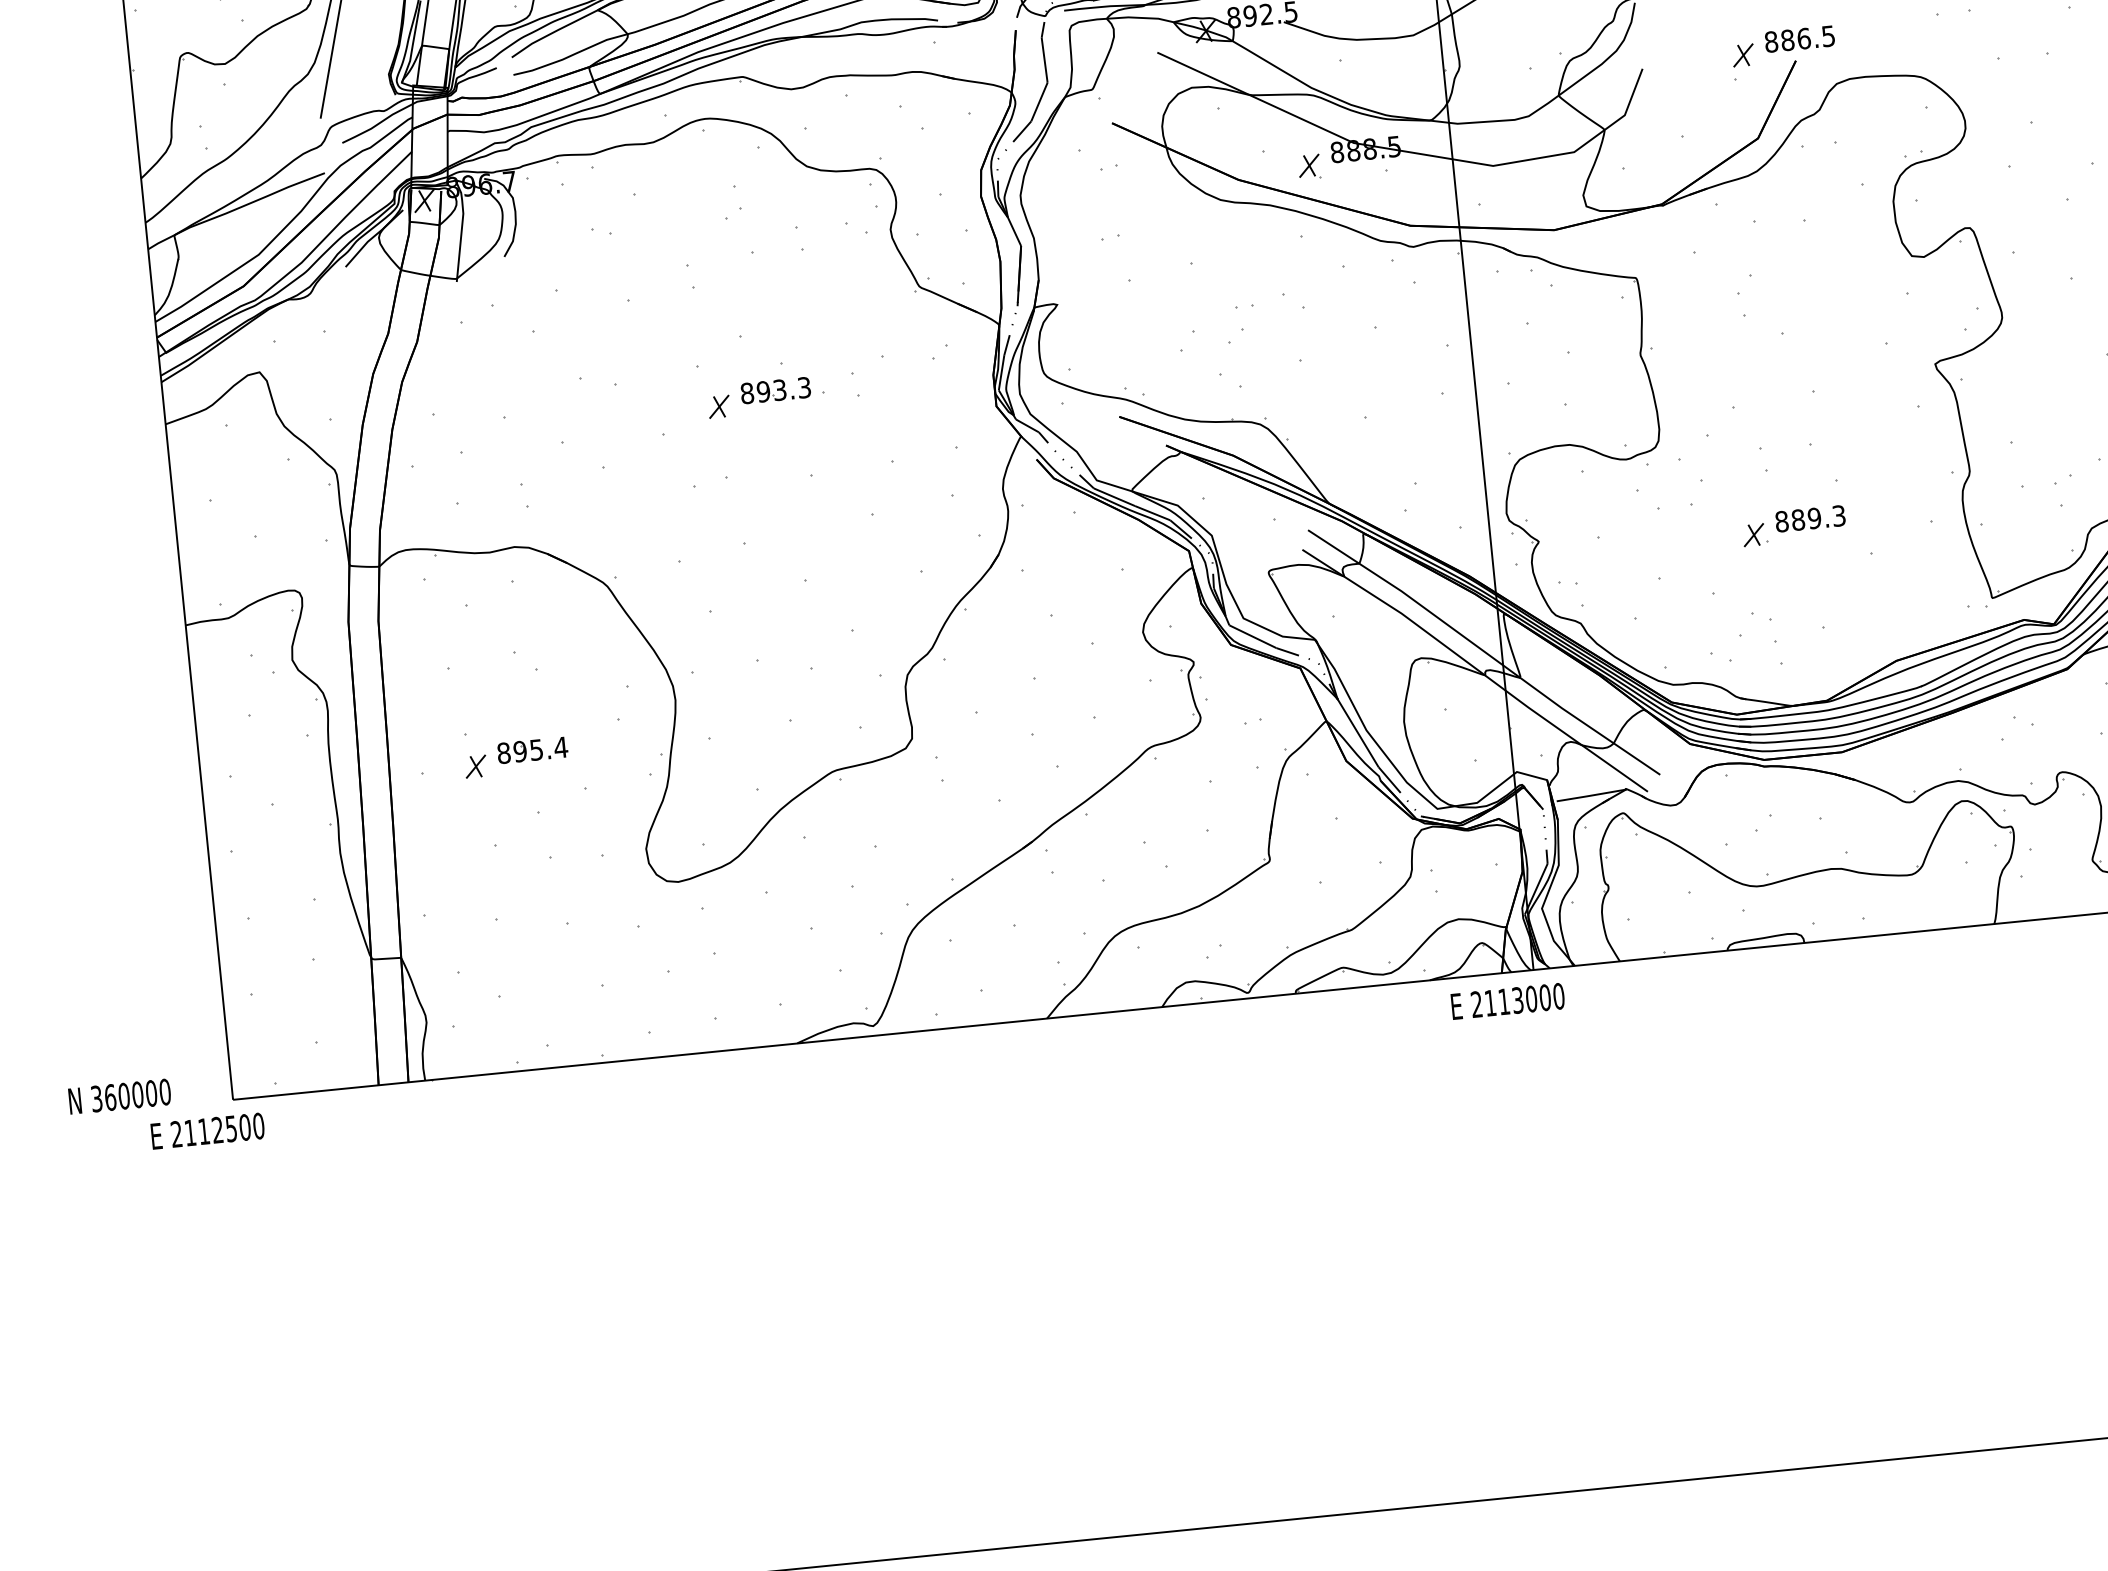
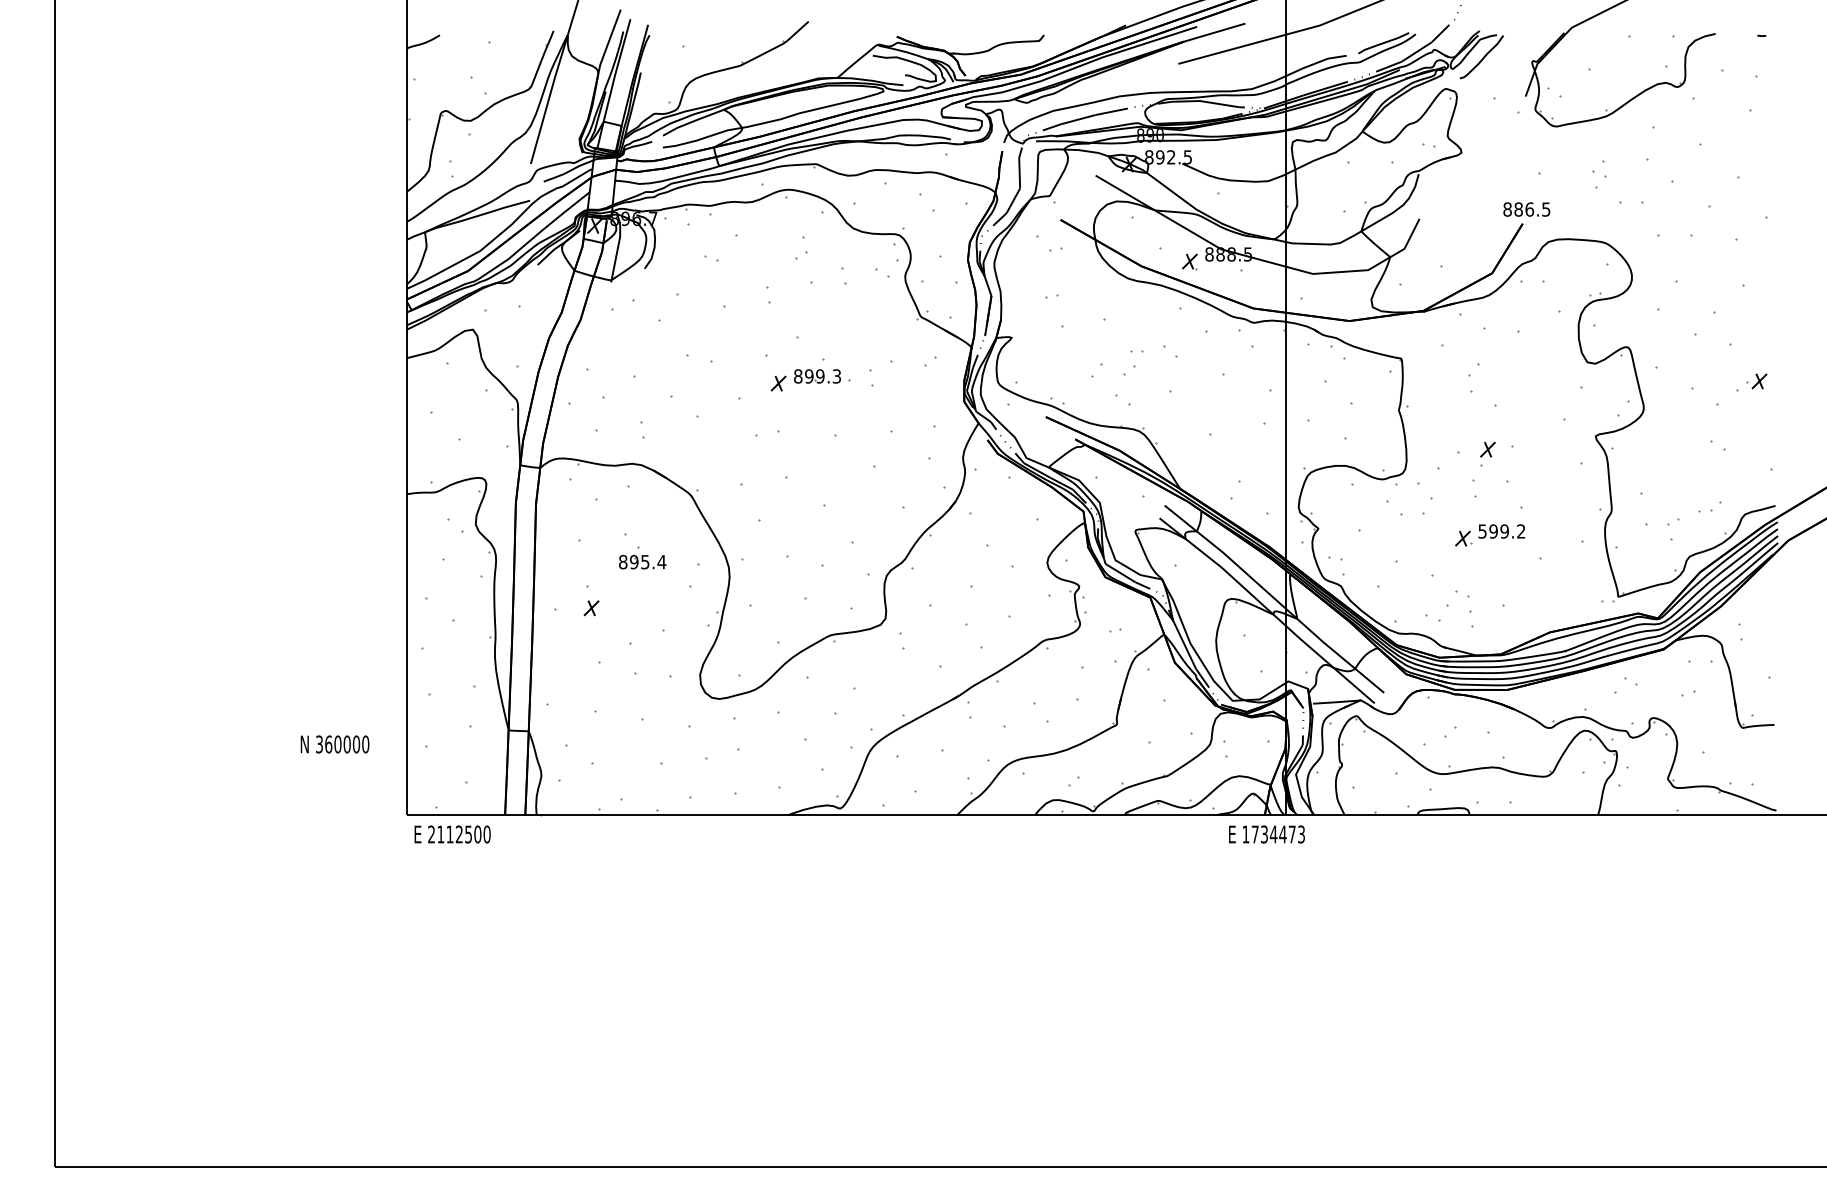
part: (1743, 61) -> (1487, 453), moved
text: (780, 390) -> (820, 376), 893.3 -> 899.3
text: (1809, 518) -> (1501, 531), 889.3 -> 599.2
part: (532, 750) -> (642, 562), moved
text: (1517, 1000) -> (1273, 834), 2113000 -> 1734473
text: (119, 1096) -> (334, 744), moved
text: (207, 1131) -> (452, 834), moved

